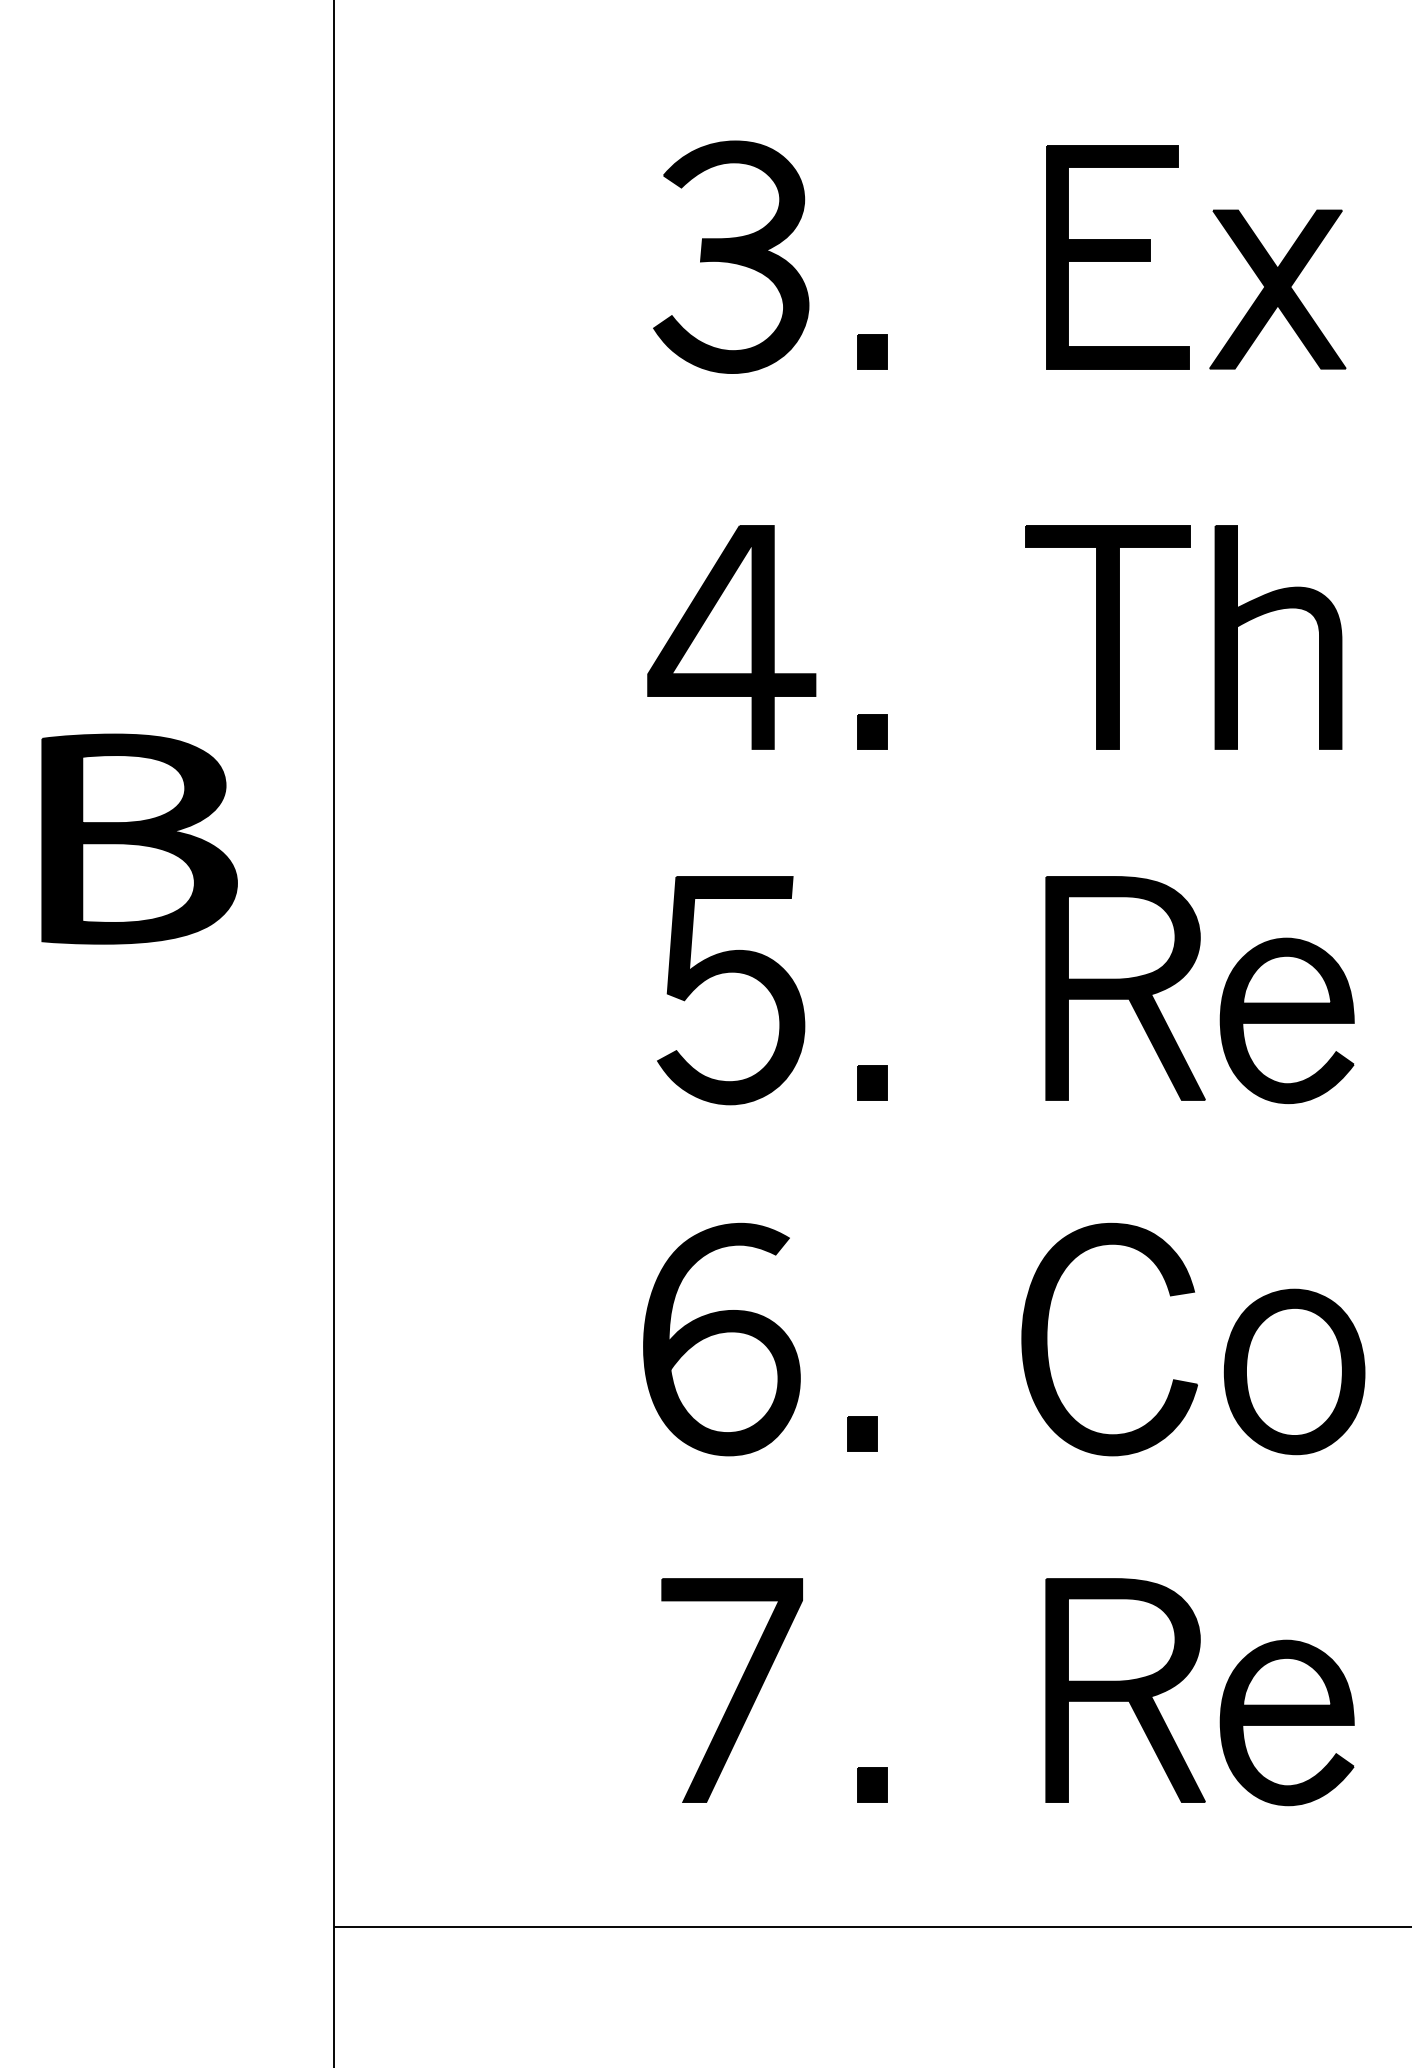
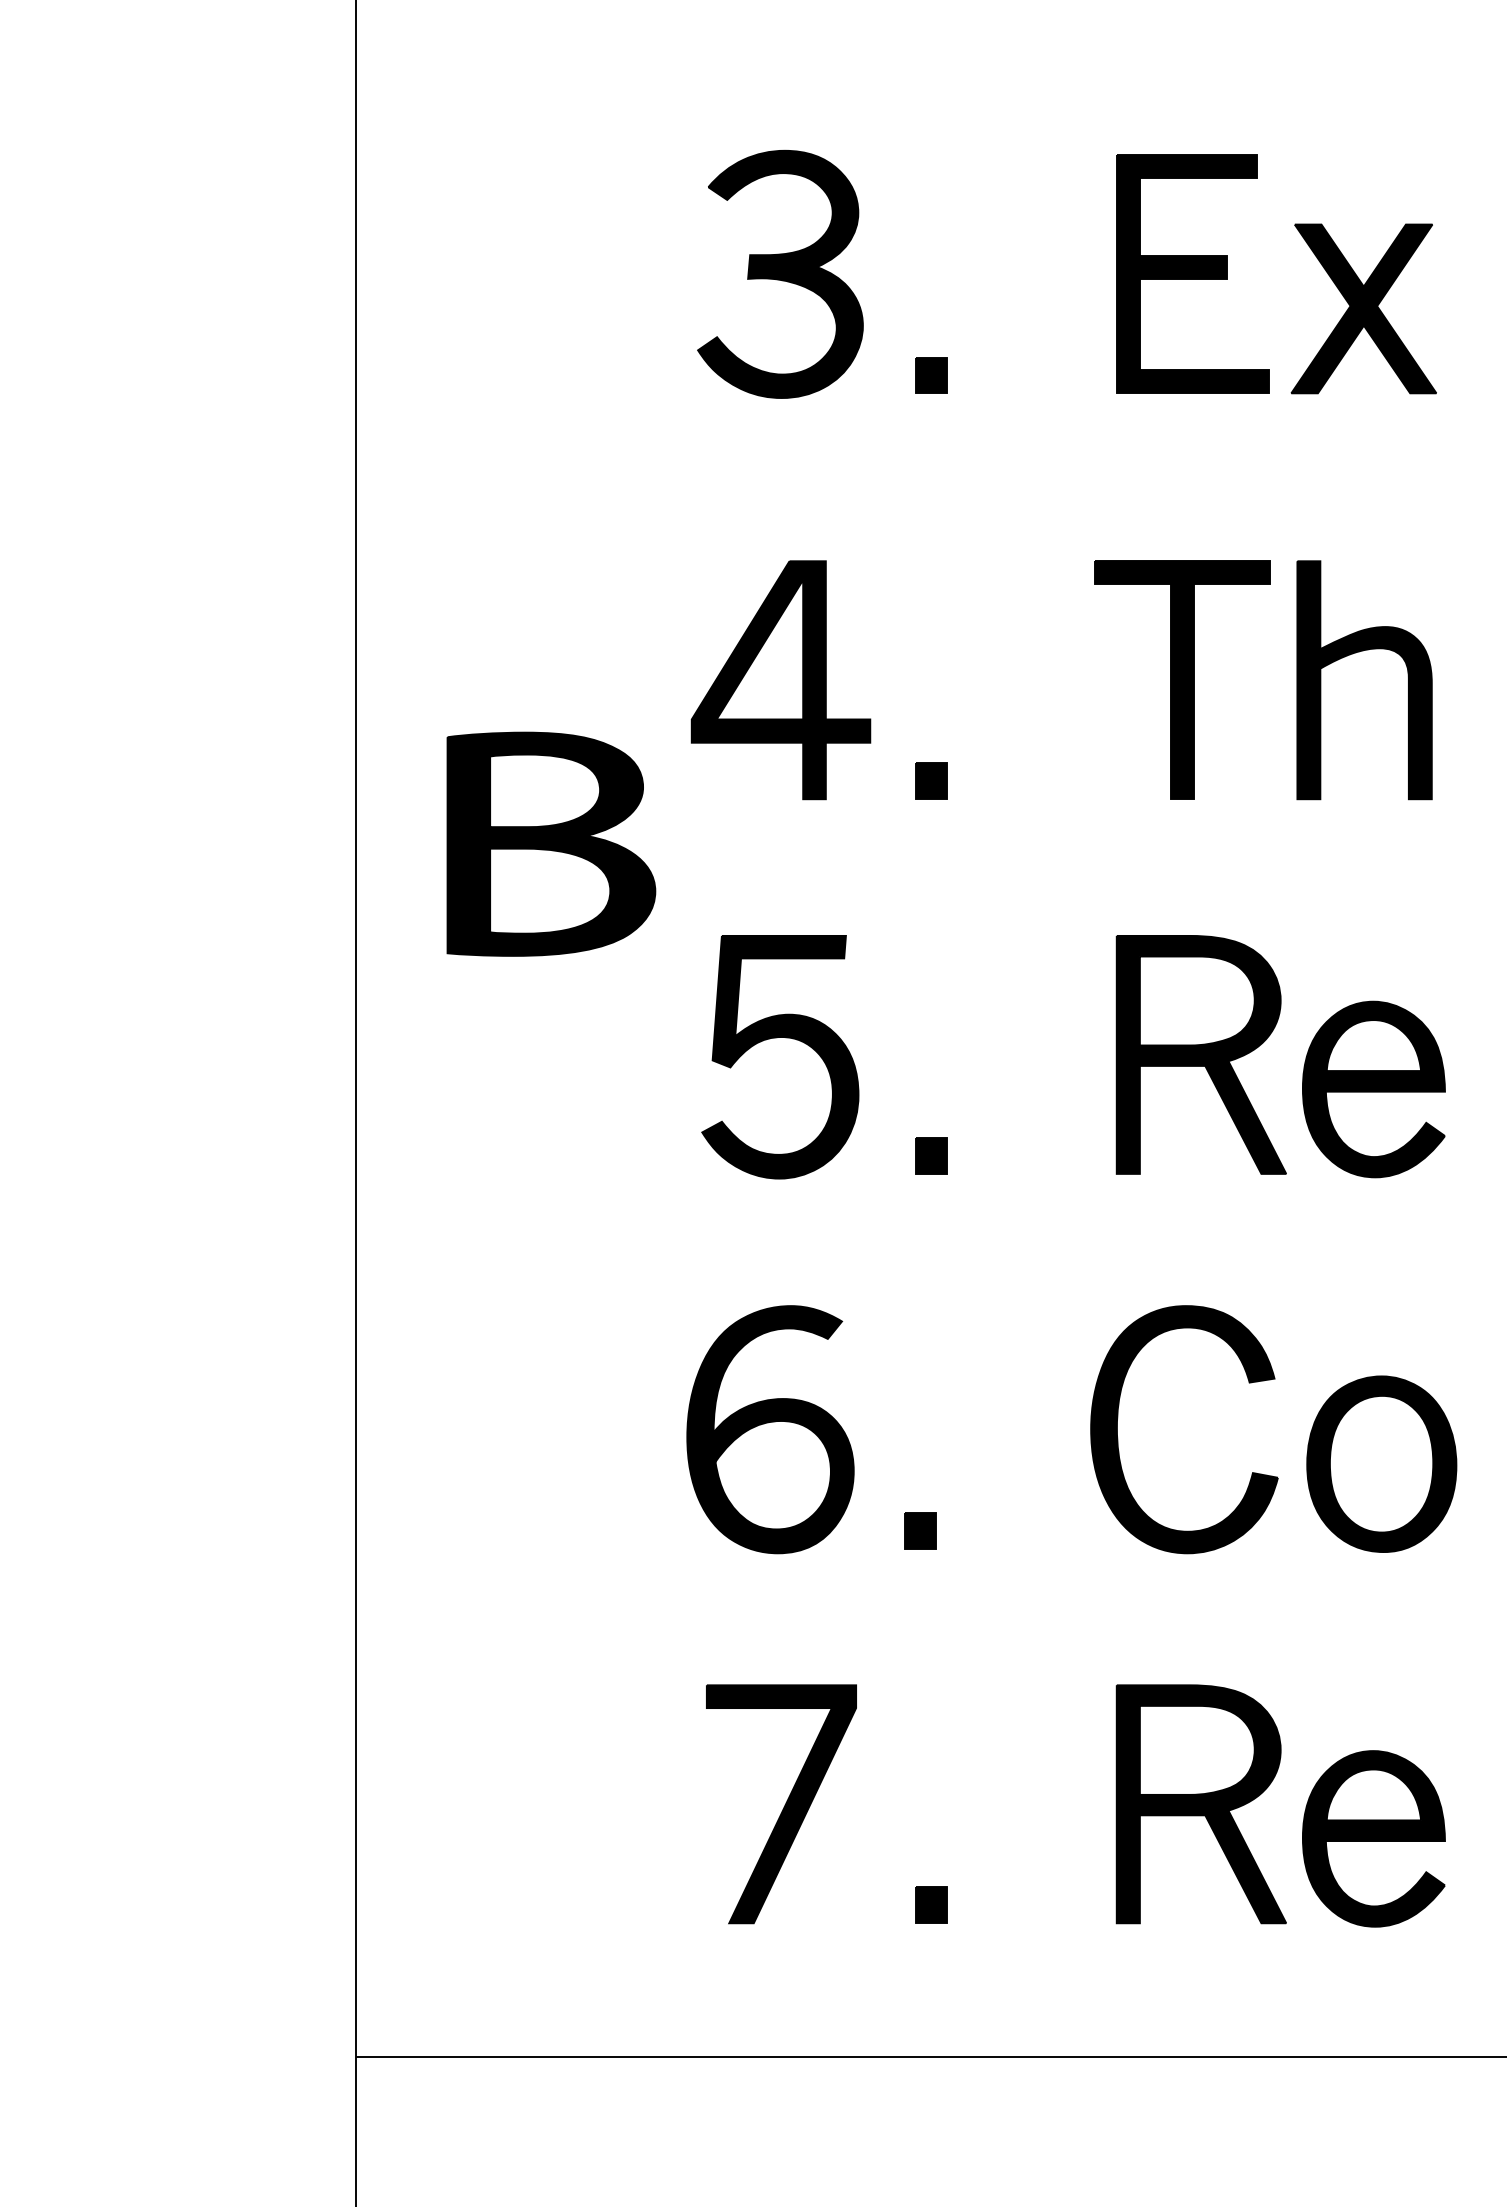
part: (139, 838) -> (551, 843), moved

